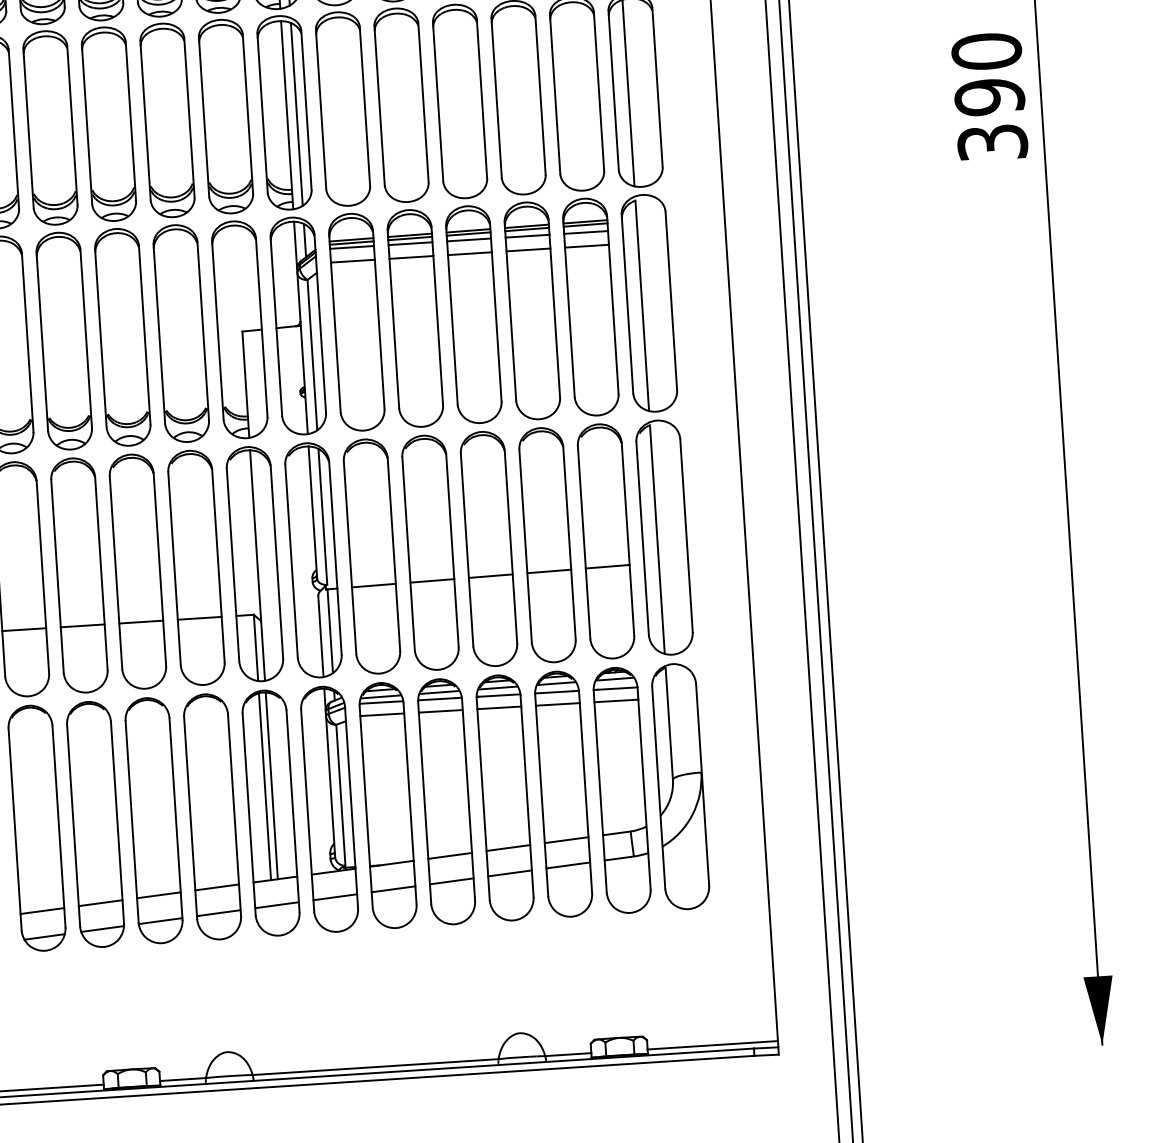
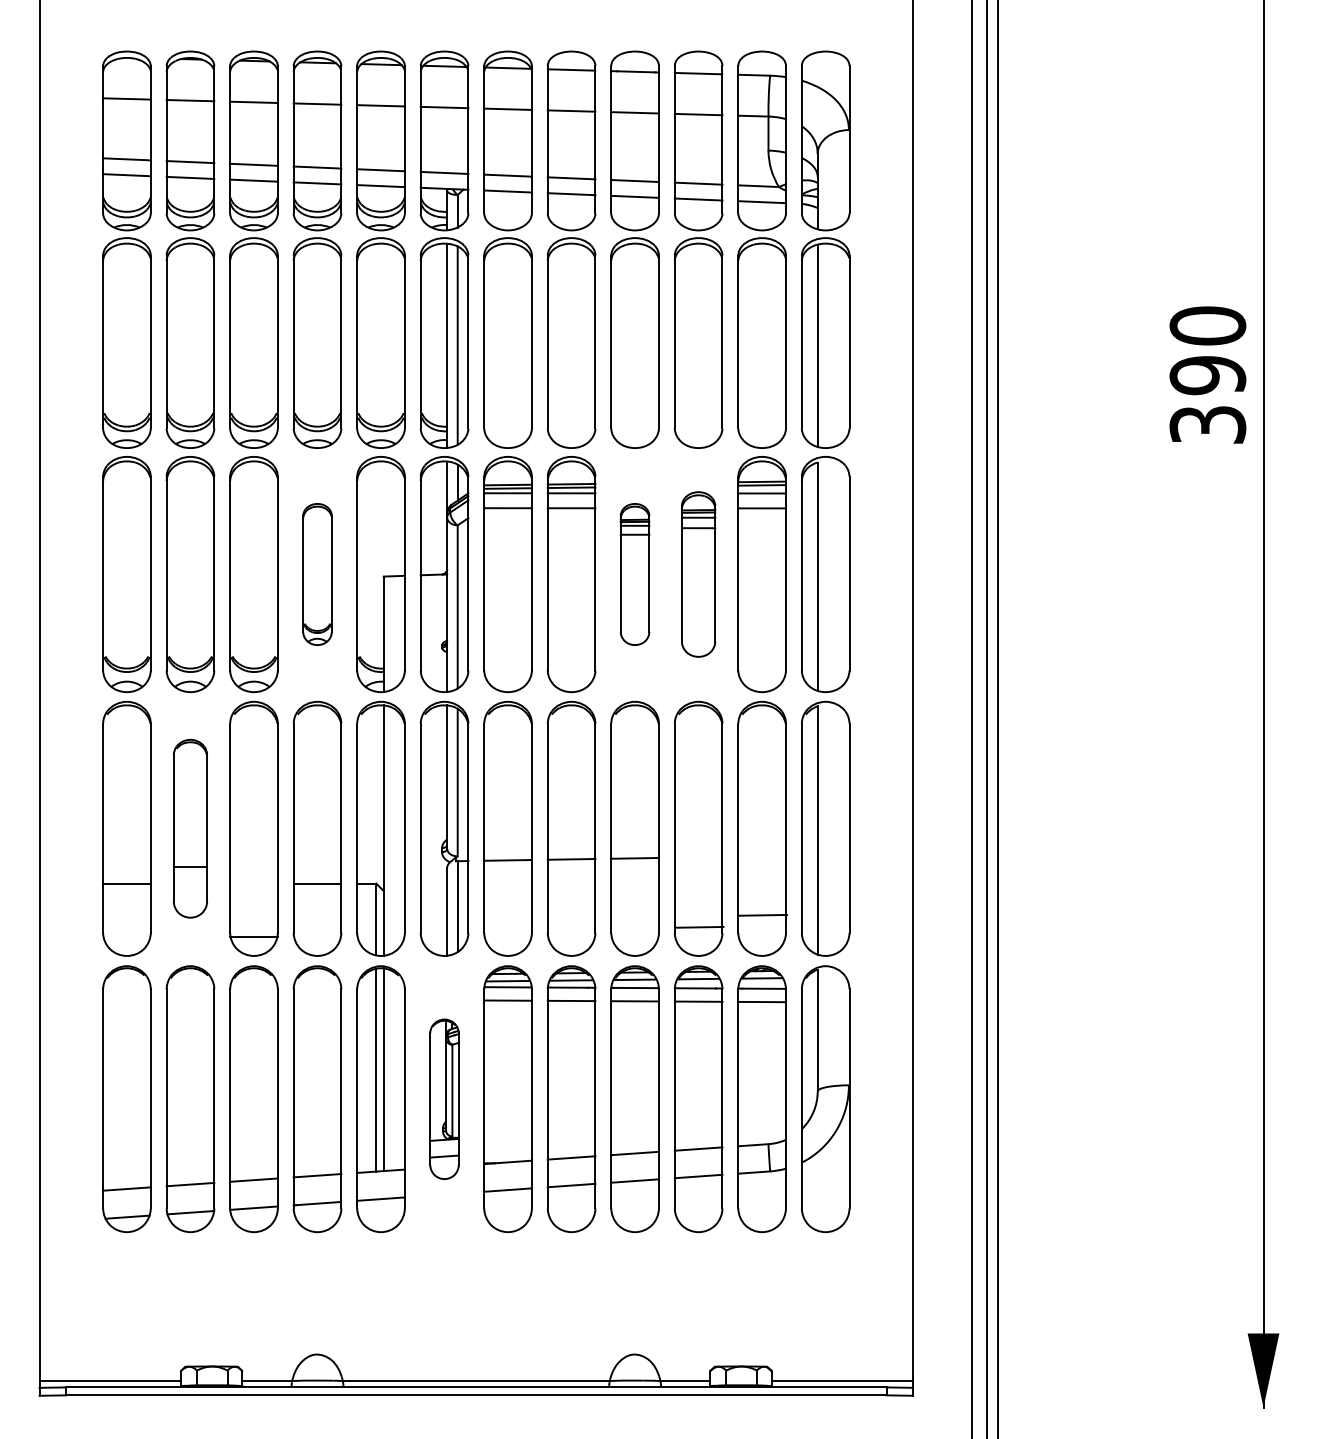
part: (532, 310) -> (698, 574), size x0.7
part: (473, 314) -> (634, 574), size x0.6
part: (181, 333) -> (317, 574), size x0.6
line: (607, 565) -> (762, 914), moved
line: (549, 570) -> (699, 926), moved
part: (79, 575) -> (190, 828), size x0.7
line: (140, 622) -> (253, 936), moved
part: (329, 809) -> (444, 1099), size x0.6

